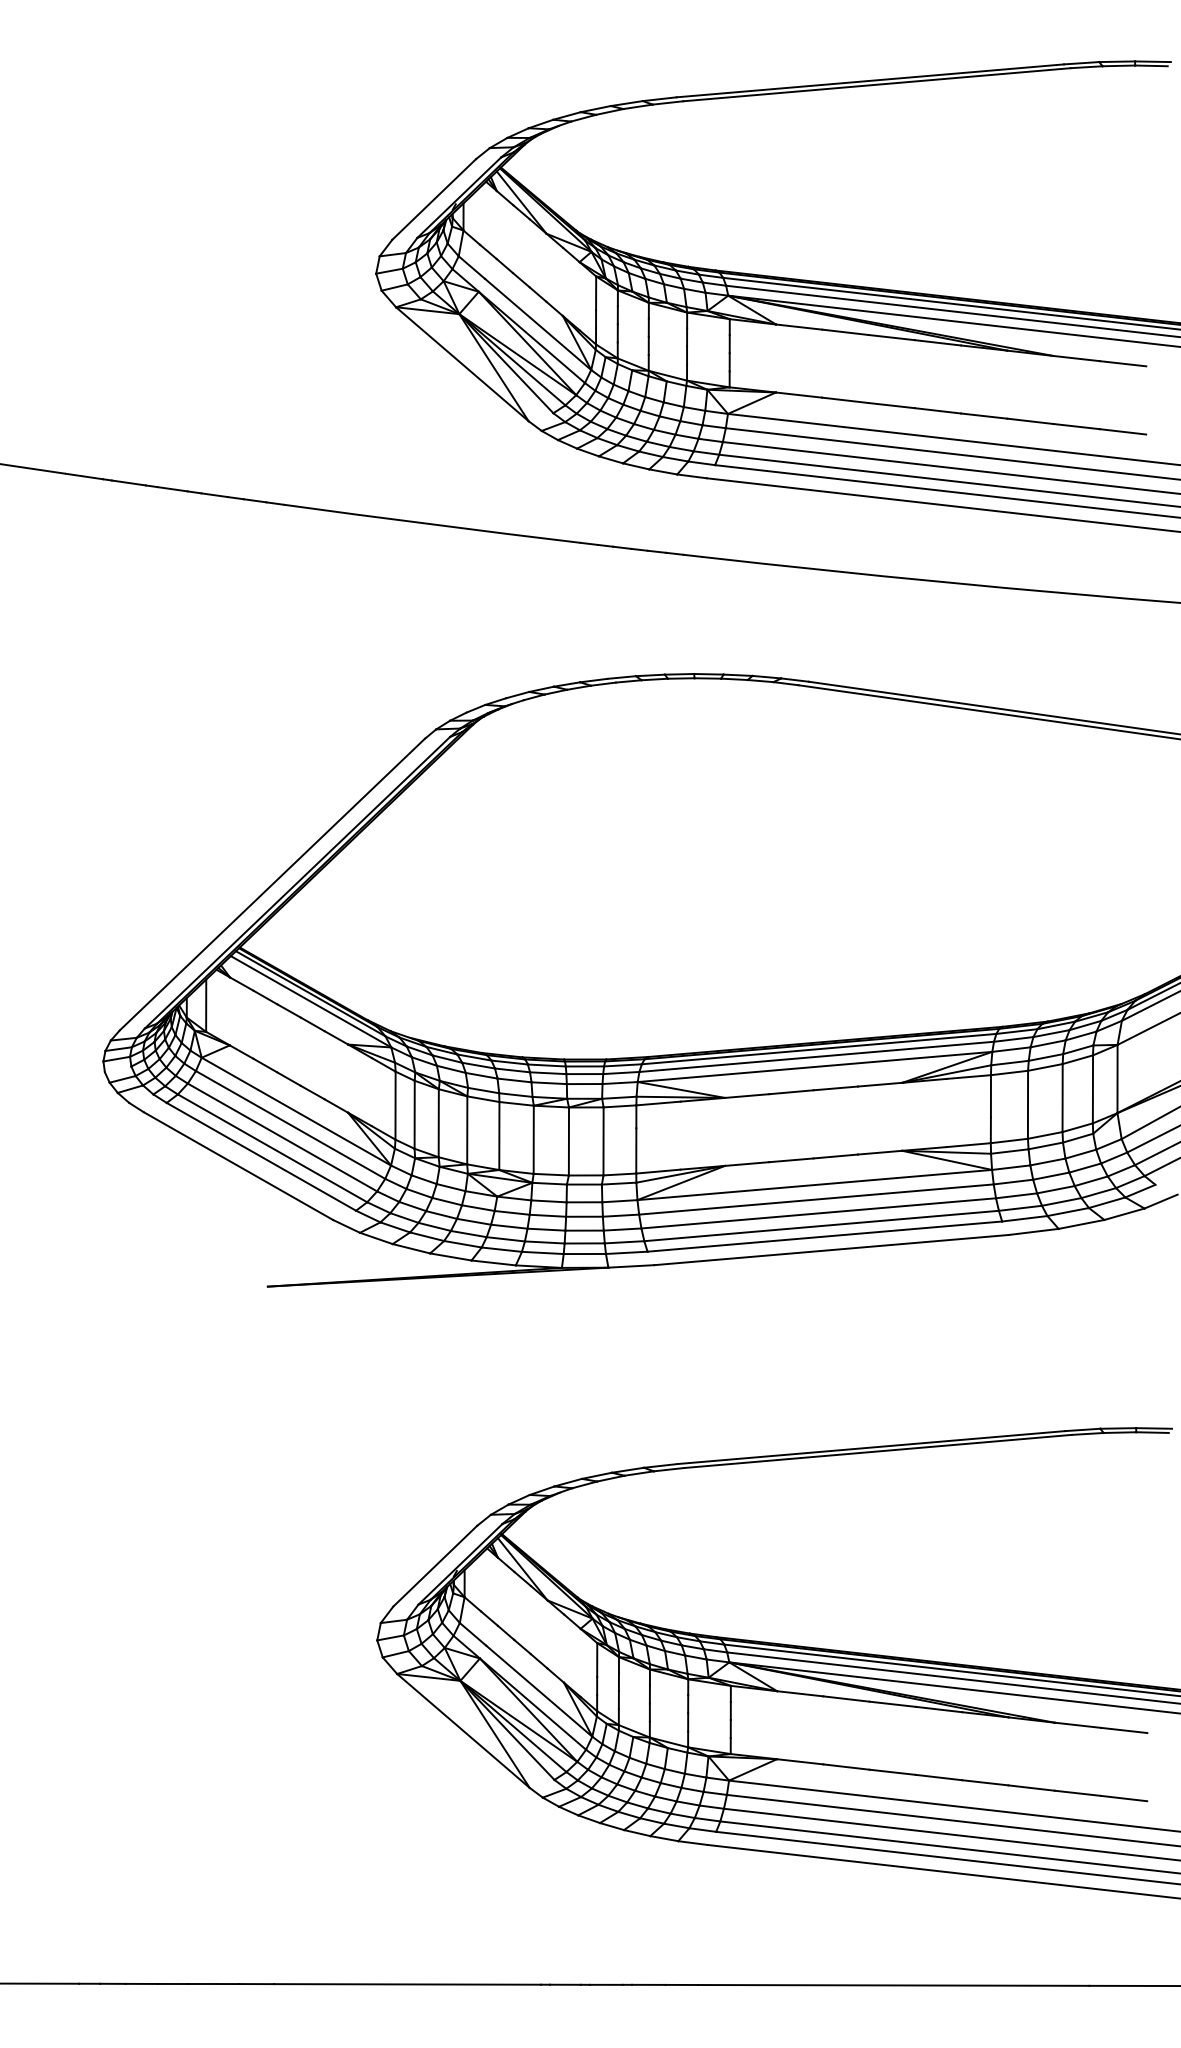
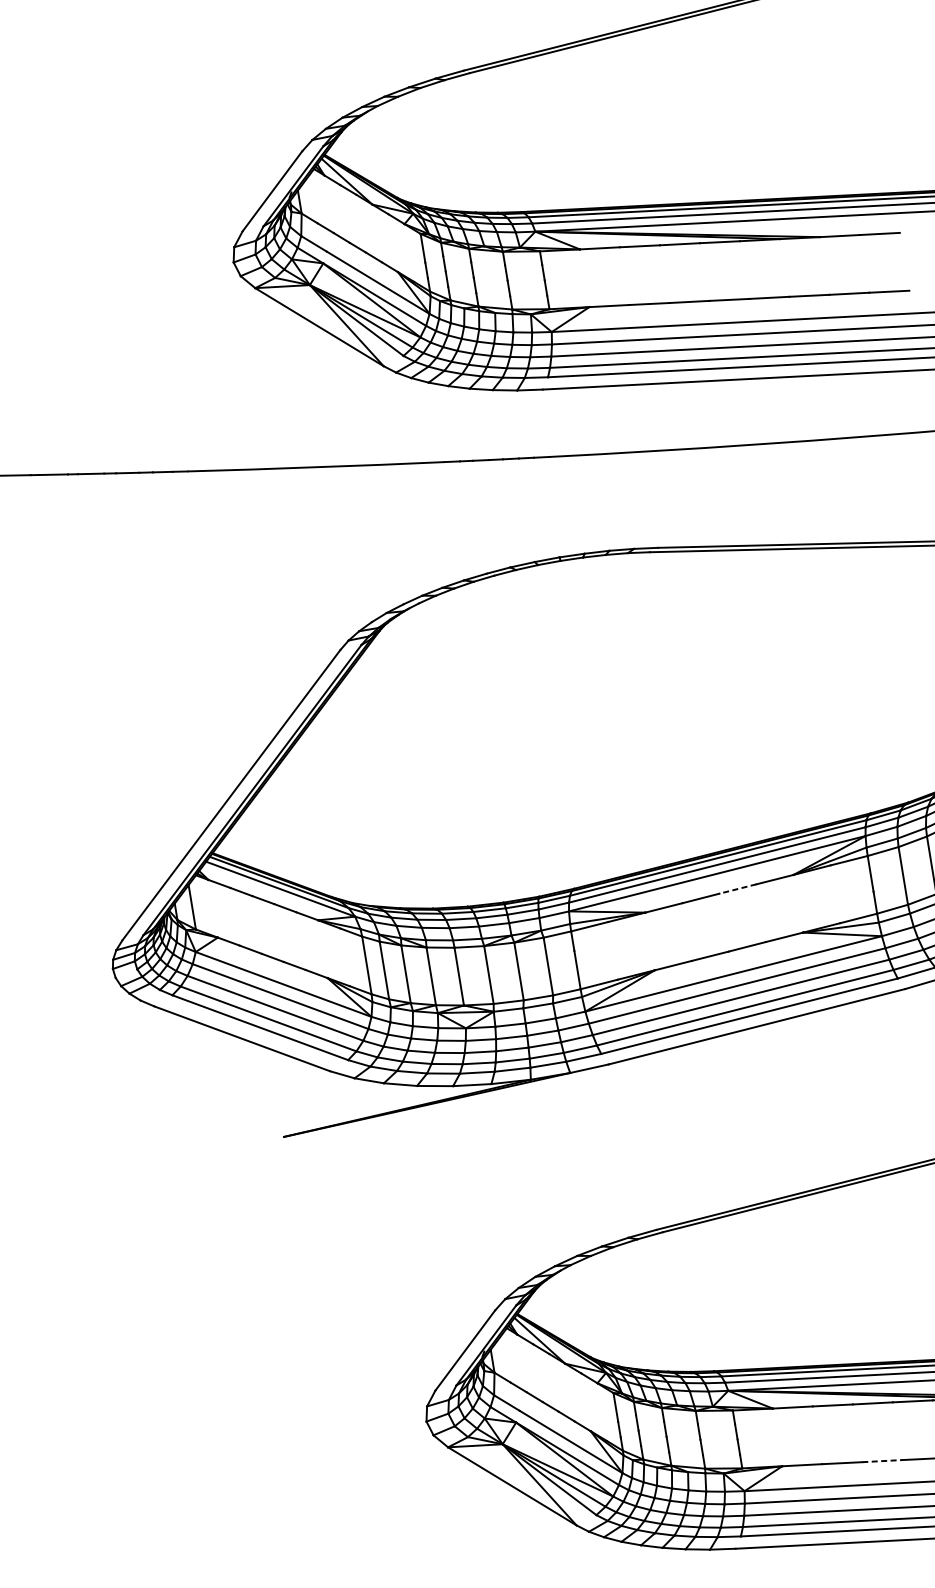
line: (835, 1088) -> (737, 889), solid -> dashed
line: (893, 1772) -> (882, 1461), solid -> dashed

